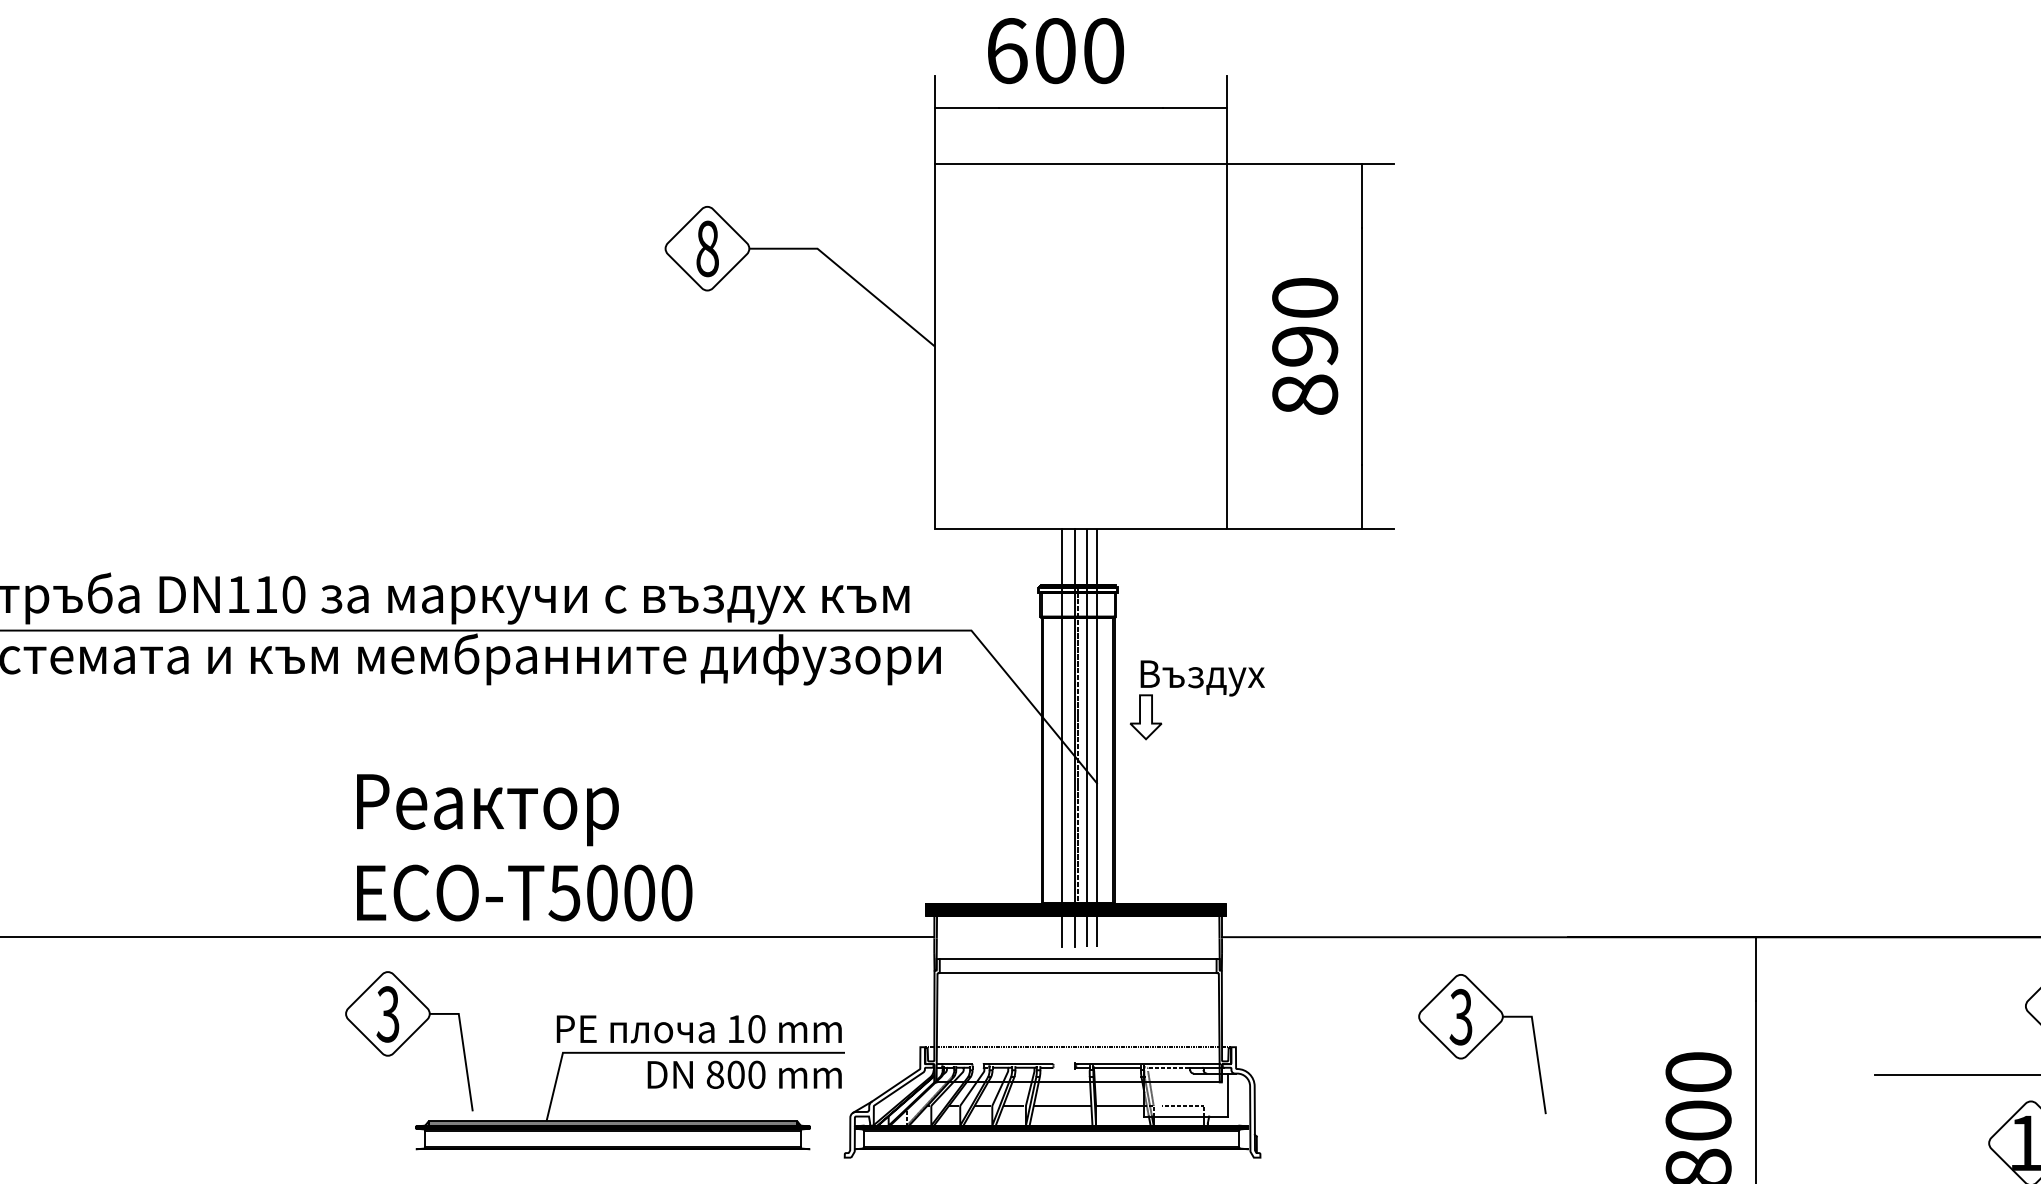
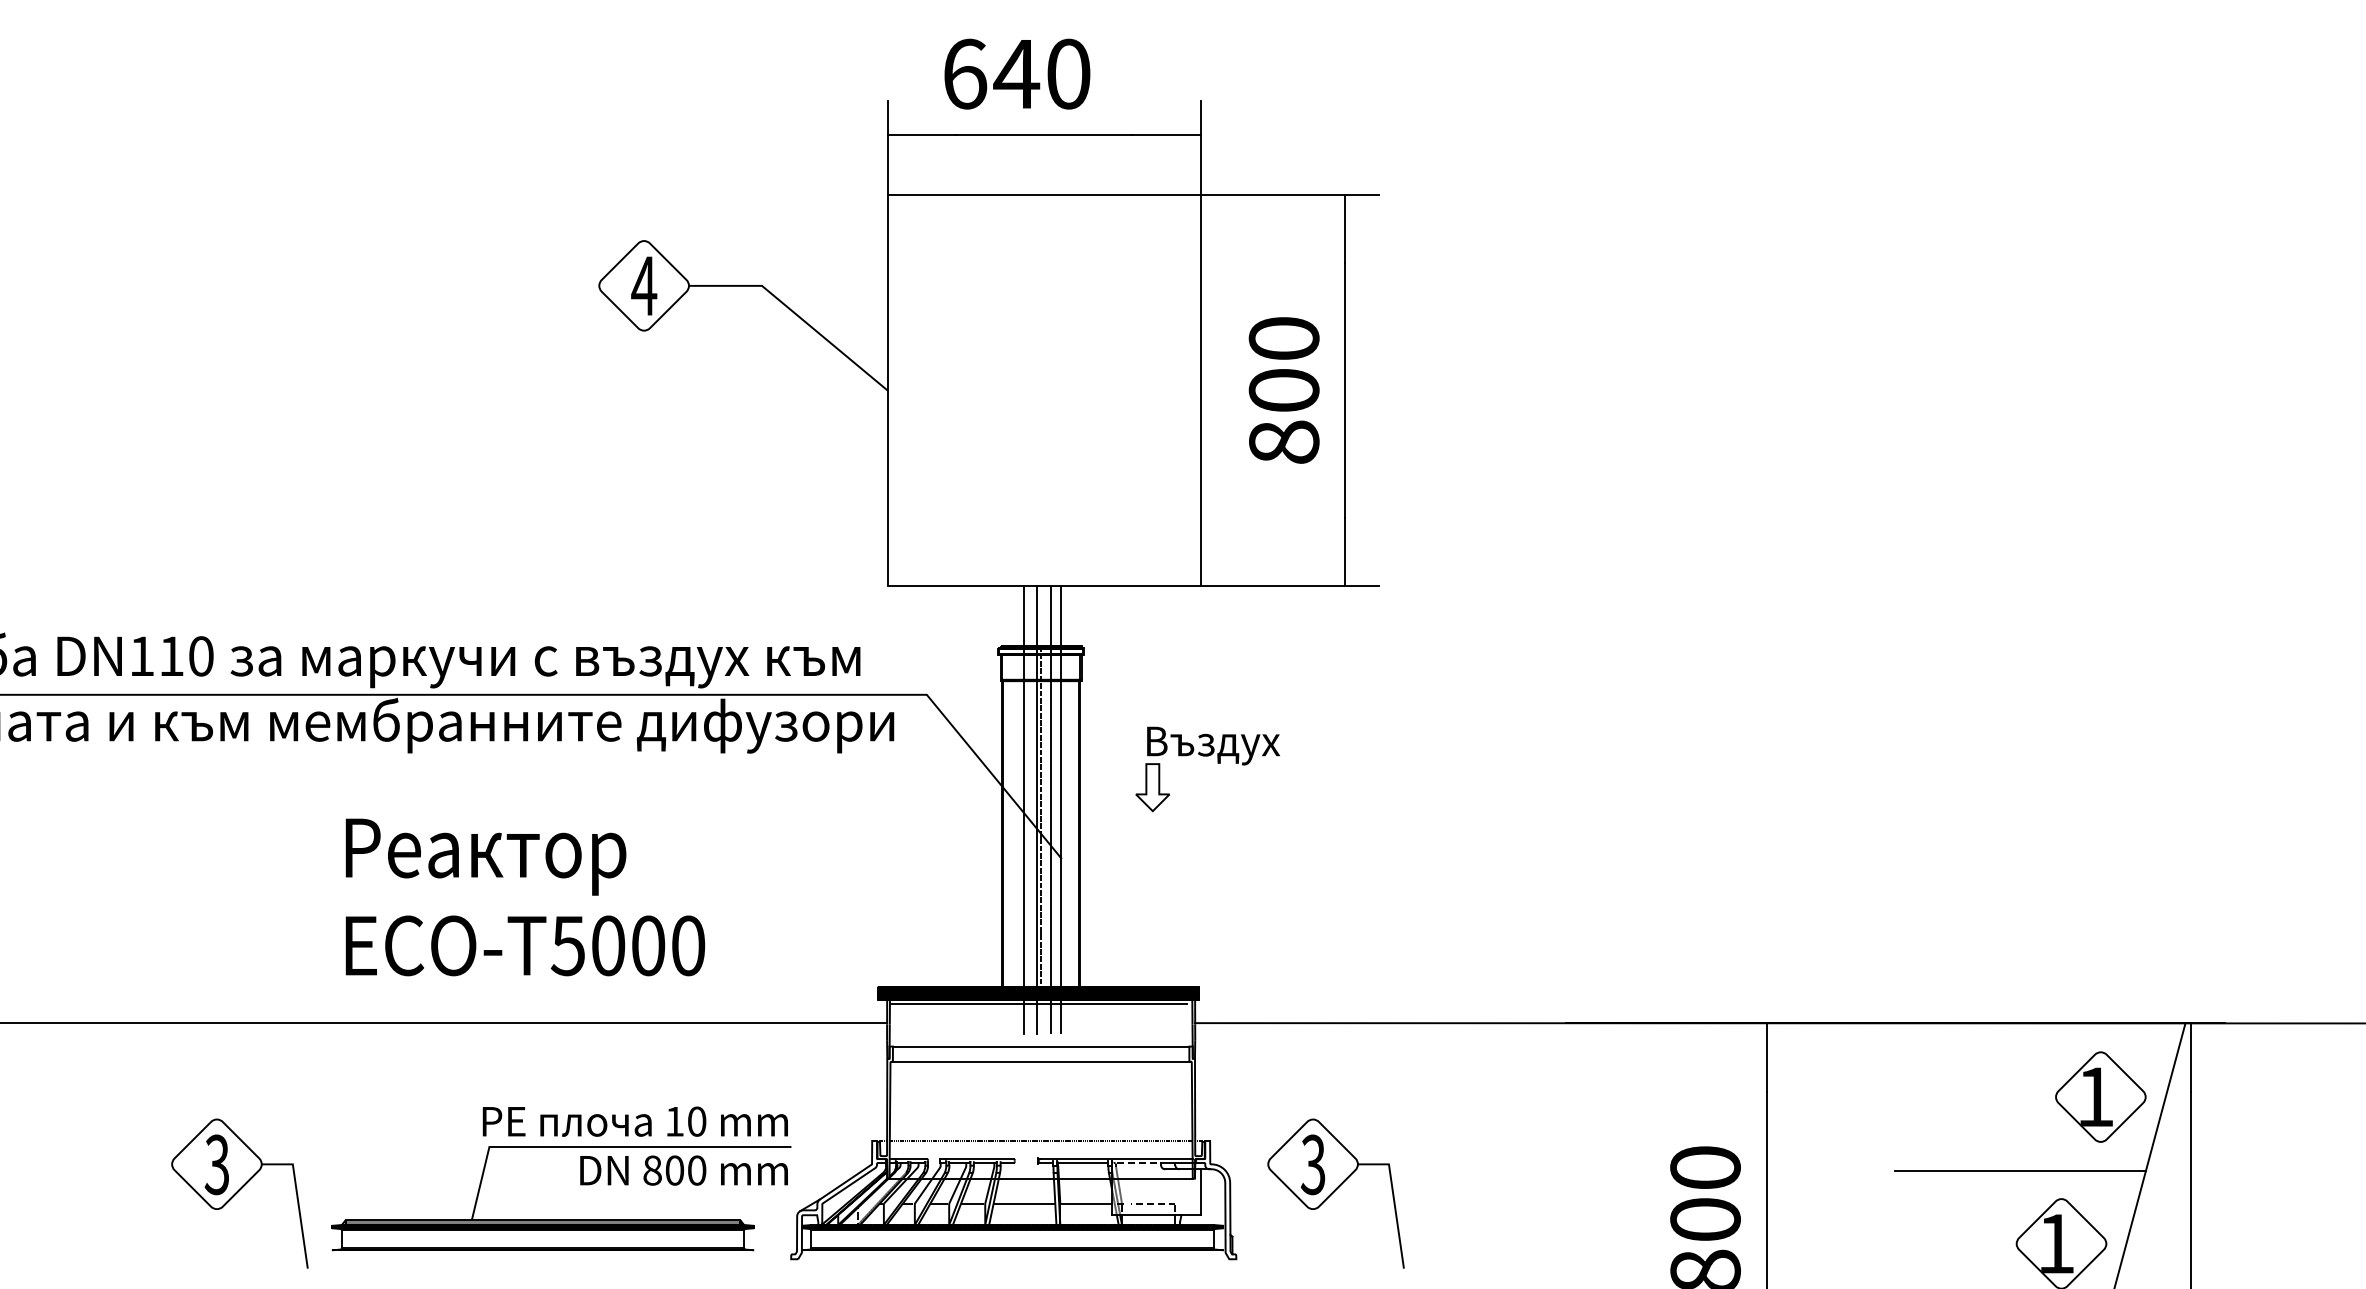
text: (1055, 50) -> (1016, 73), 600 -> 640
text: (707, 248) -> (644, 285), 8 -> 4
text: (1304, 346) -> (1283, 390), 890 -> 800
part: (1206, 694) -> (1217, 763), moved
text: (524, 847) -> (525, 897), moved
line: (1075, 918) -> (1038, 1003), added
part: (408, 1041) -> (239, 1193), moved
part: (1481, 1043) -> (1335, 1193), moved

